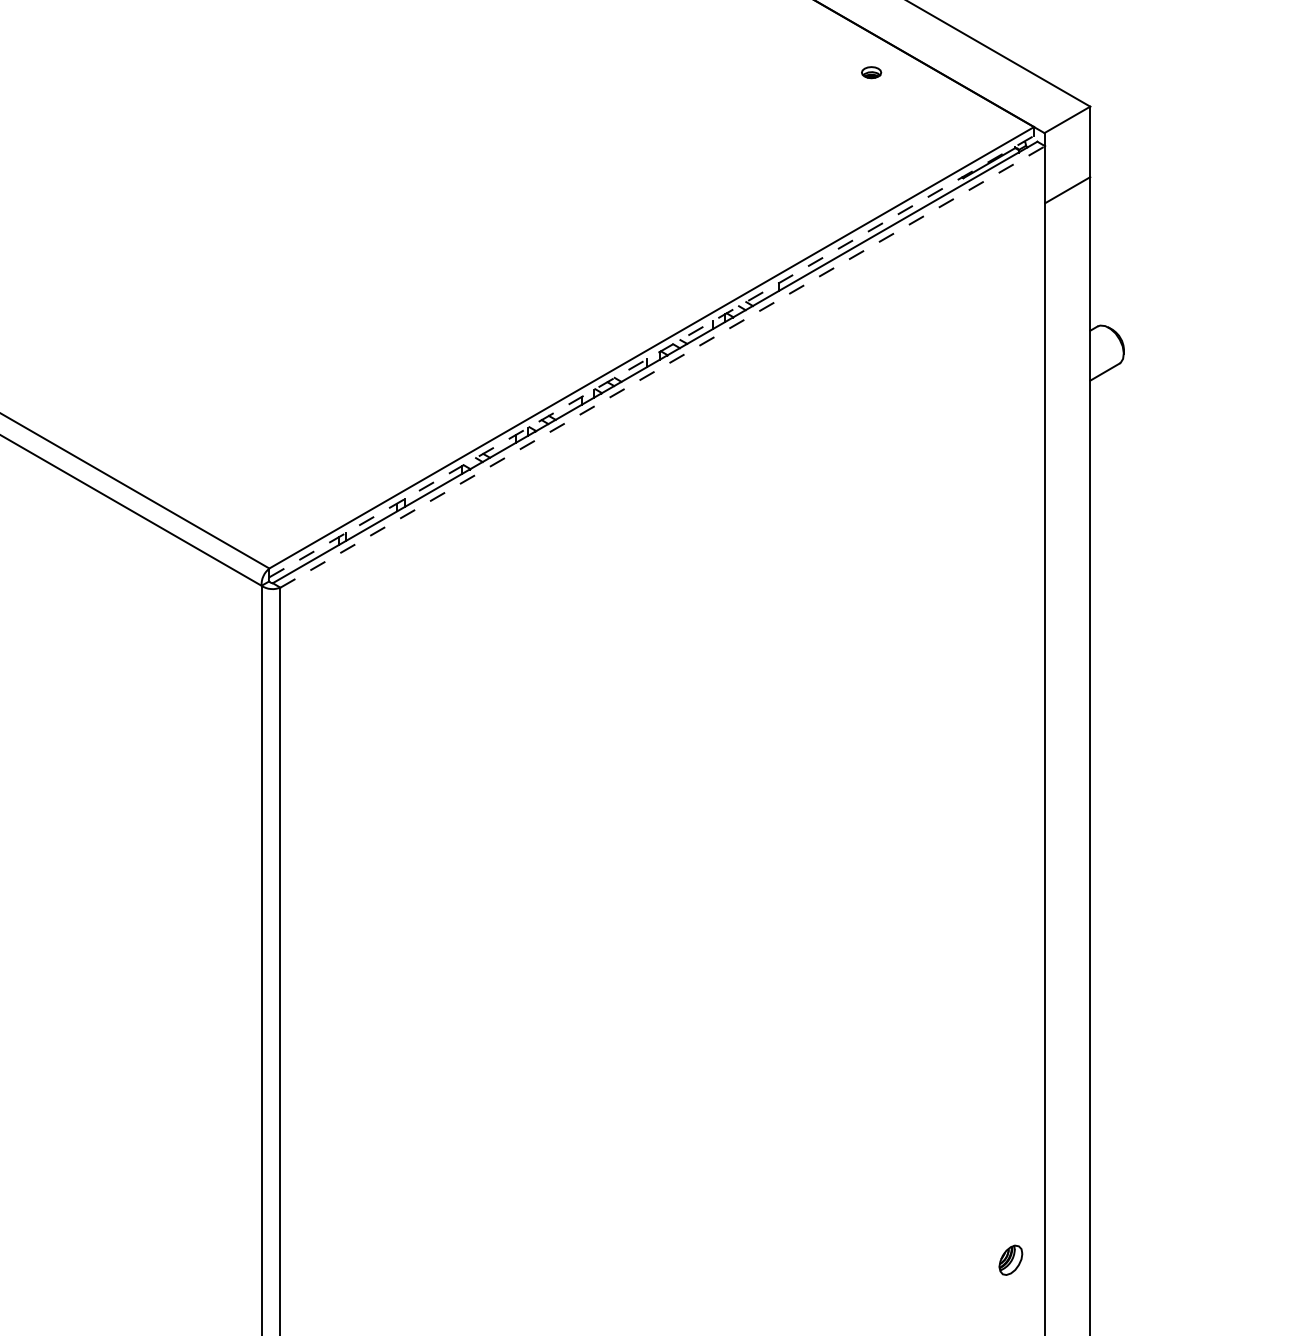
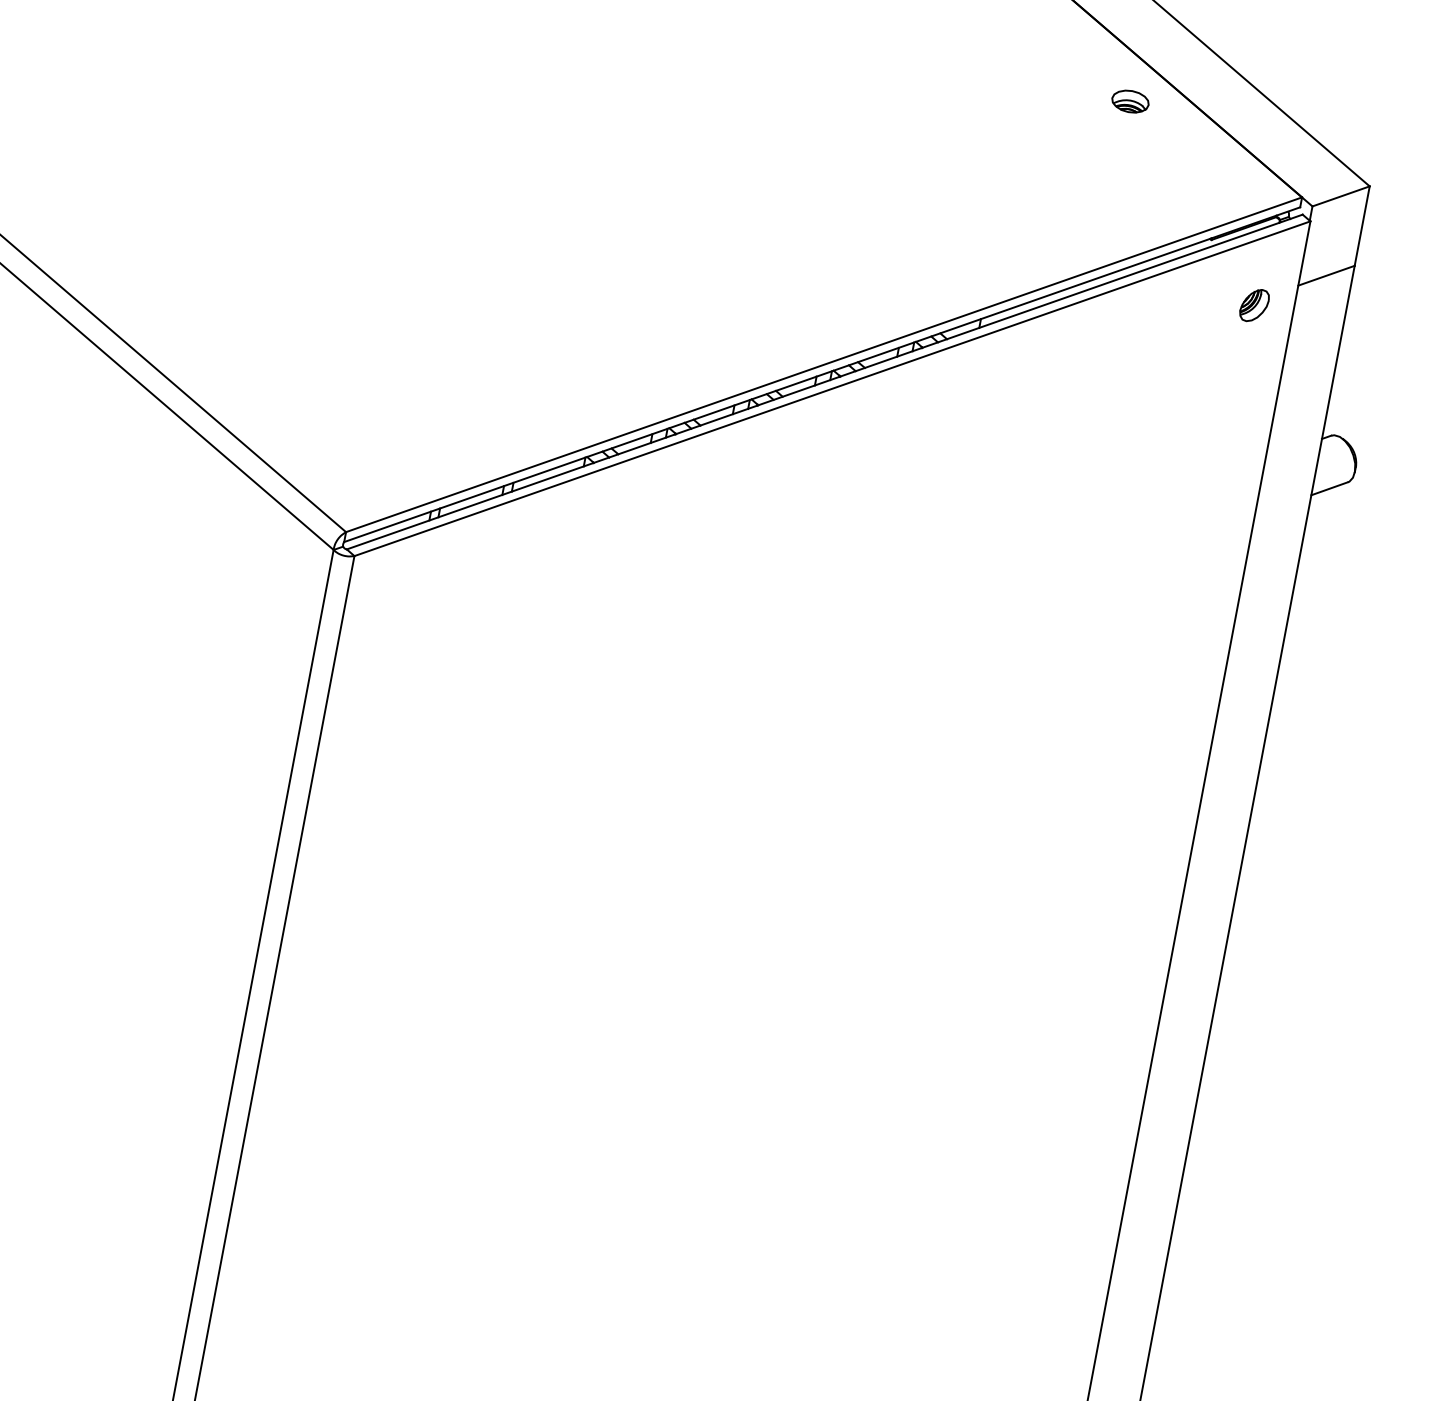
part: (871, 72) -> (1130, 101), size x1.67
part: (1010, 226) -> (1254, 304), added
line: (651, 356) -> (821, 374), dashed -> solid
line: (662, 366) -> (832, 388), dashed -> solid

